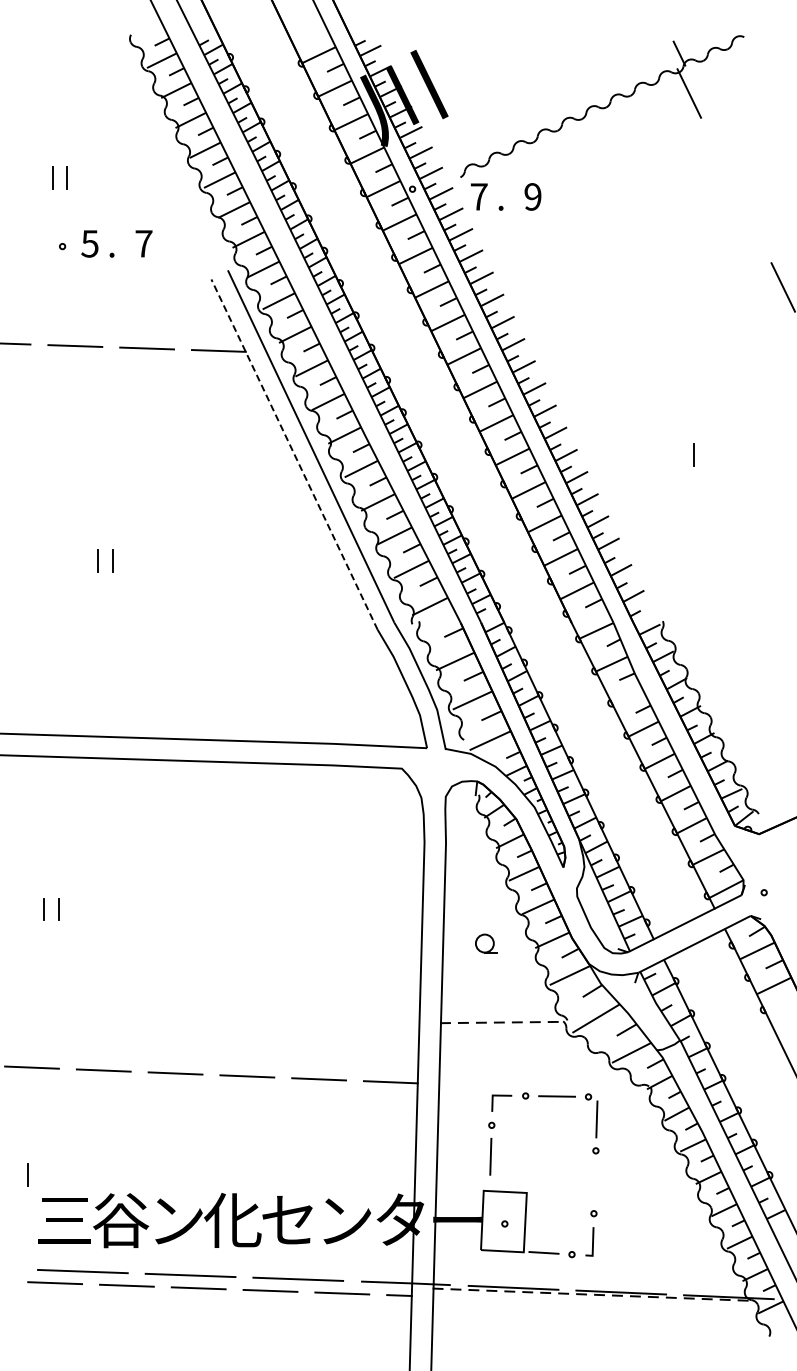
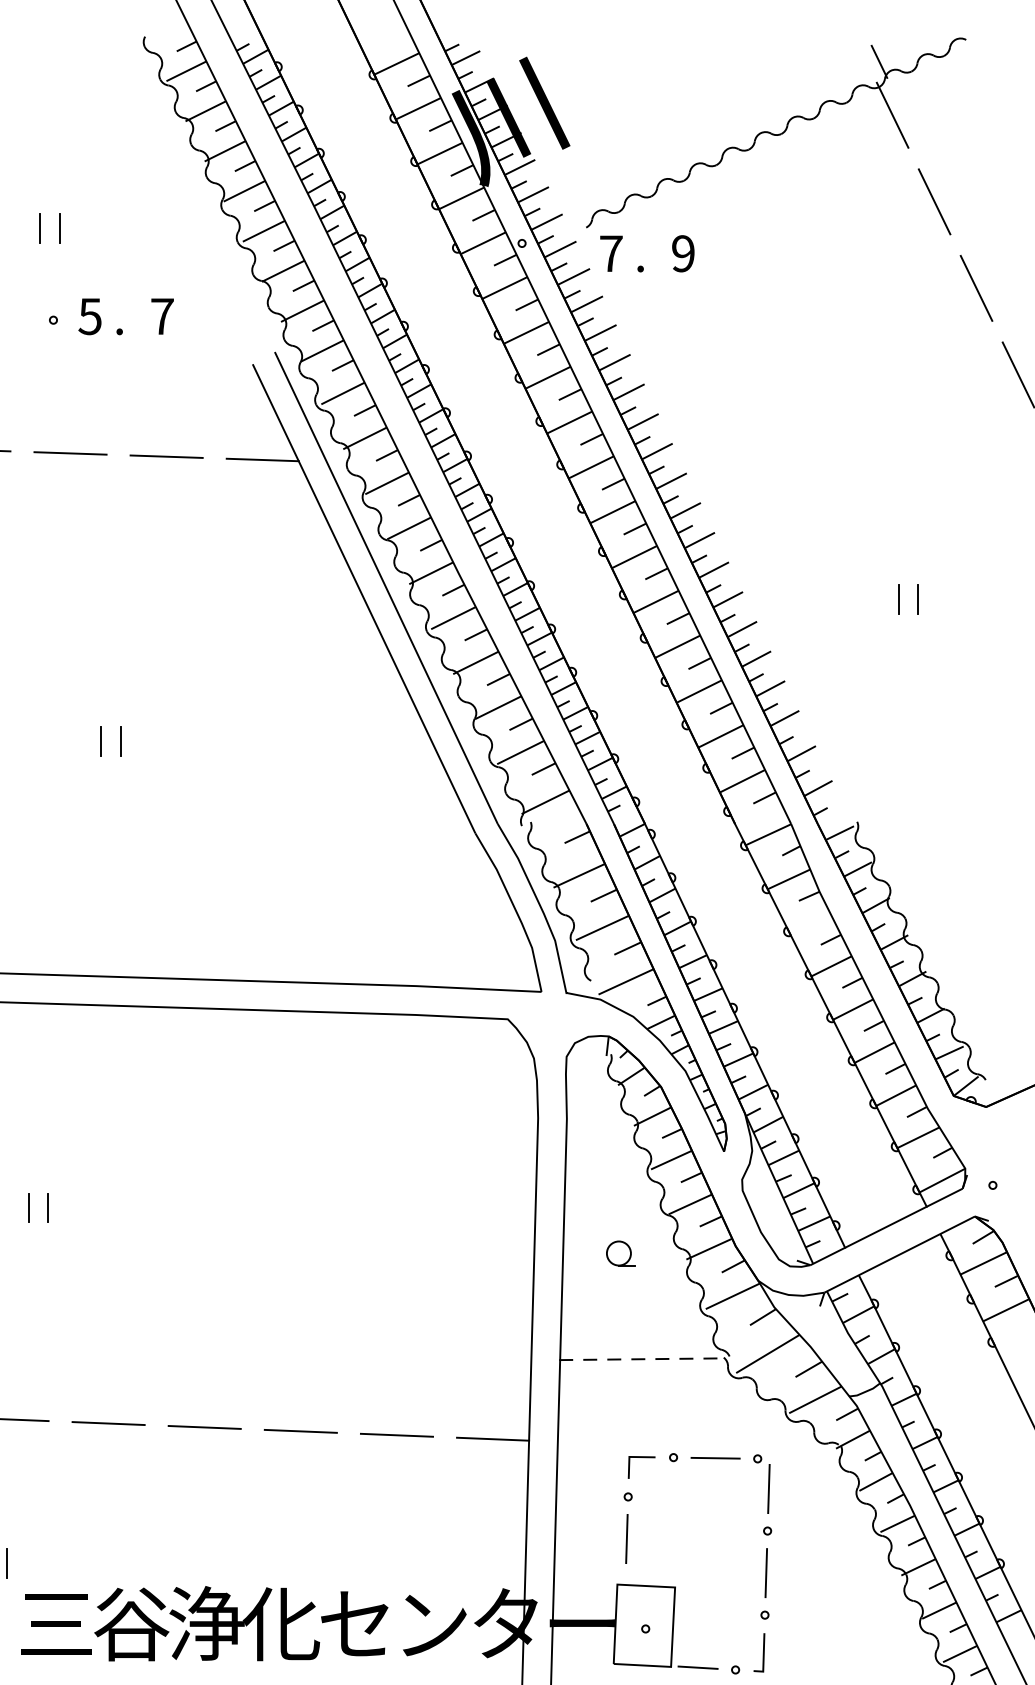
line: (720, 157) -> (934, 200), added
line: (751, 222) -> (975, 287), added
line: (294, 454) -> (364, 598), dashed -> solid
line: (707, 454) -> (917, 598), added
line: (594, 1182) -> (765, 1573), added
text: (177, 1219) -> (207, 1622), ン -> 浄

